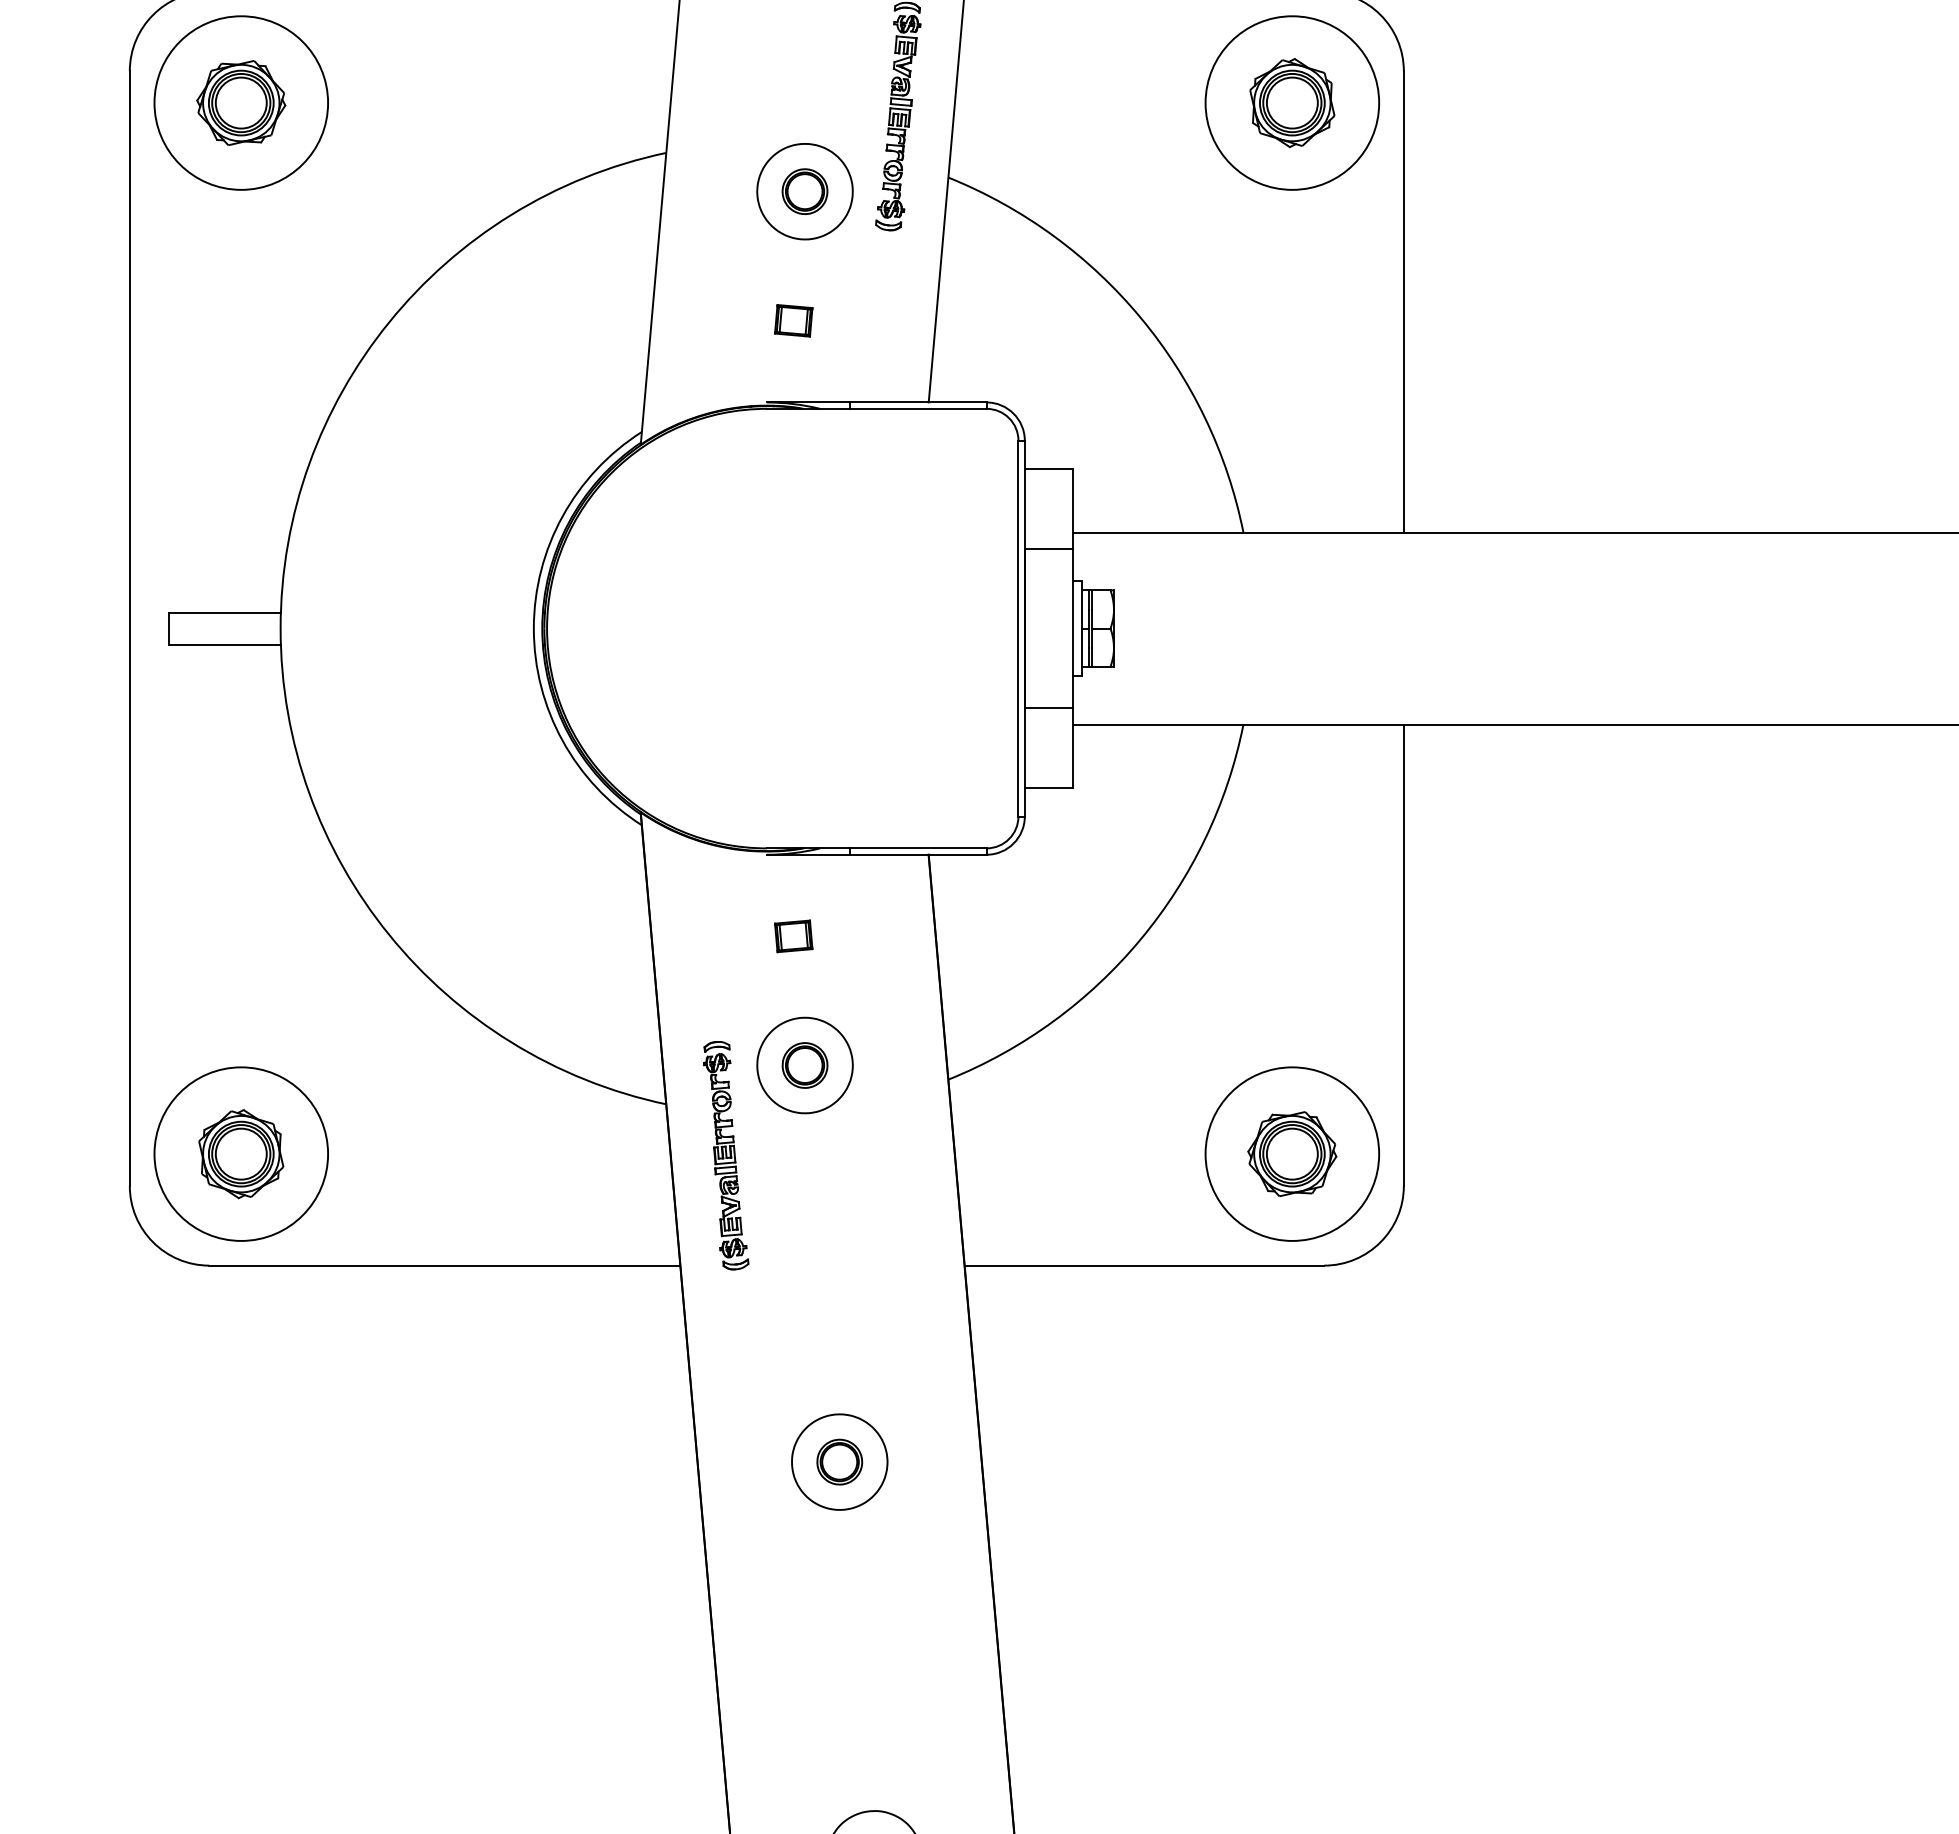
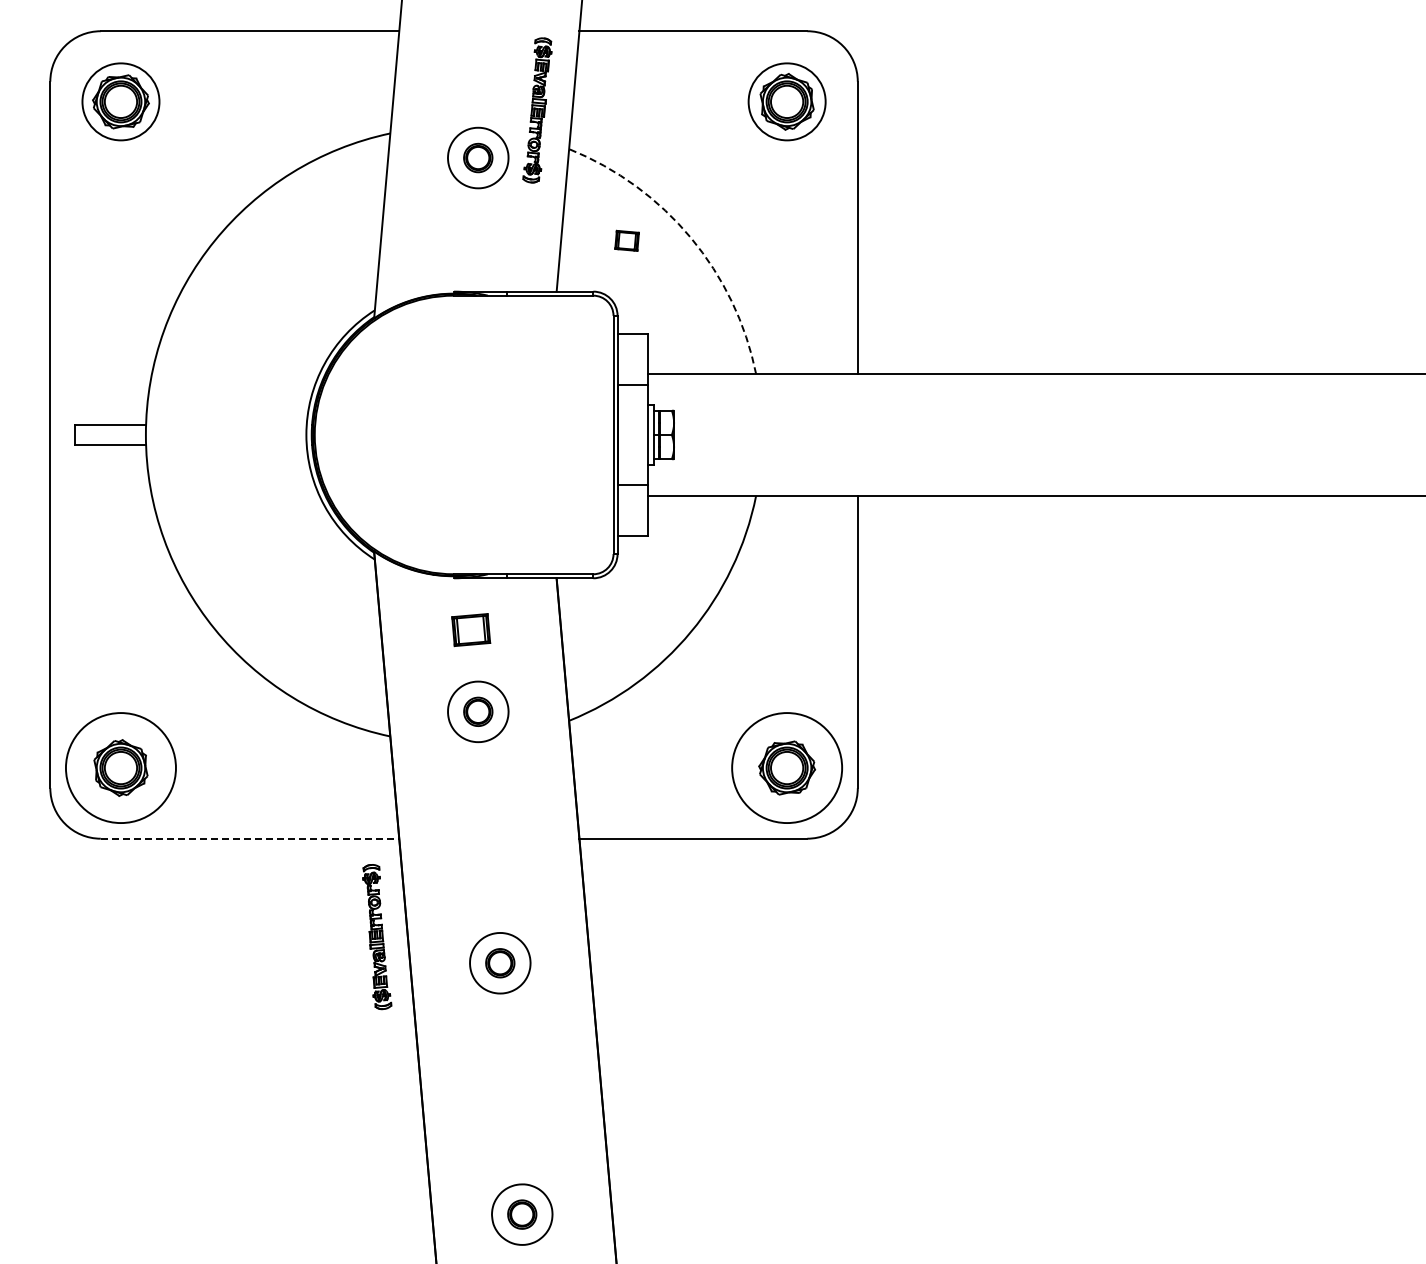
circle: (240, 102) -> (120, 101), size x0.7
circle: (1292, 102) -> (787, 101), size x0.7
arc: (1141, 318) -> (691, 238), solid -> dashed
part: (792, 320) -> (626, 240), moved
part: (792, 935) -> (470, 629), size x1.6
part: (726, 1156) -> (377, 937), moved
line: (445, 1265) -> (250, 838), solid -> dashed

